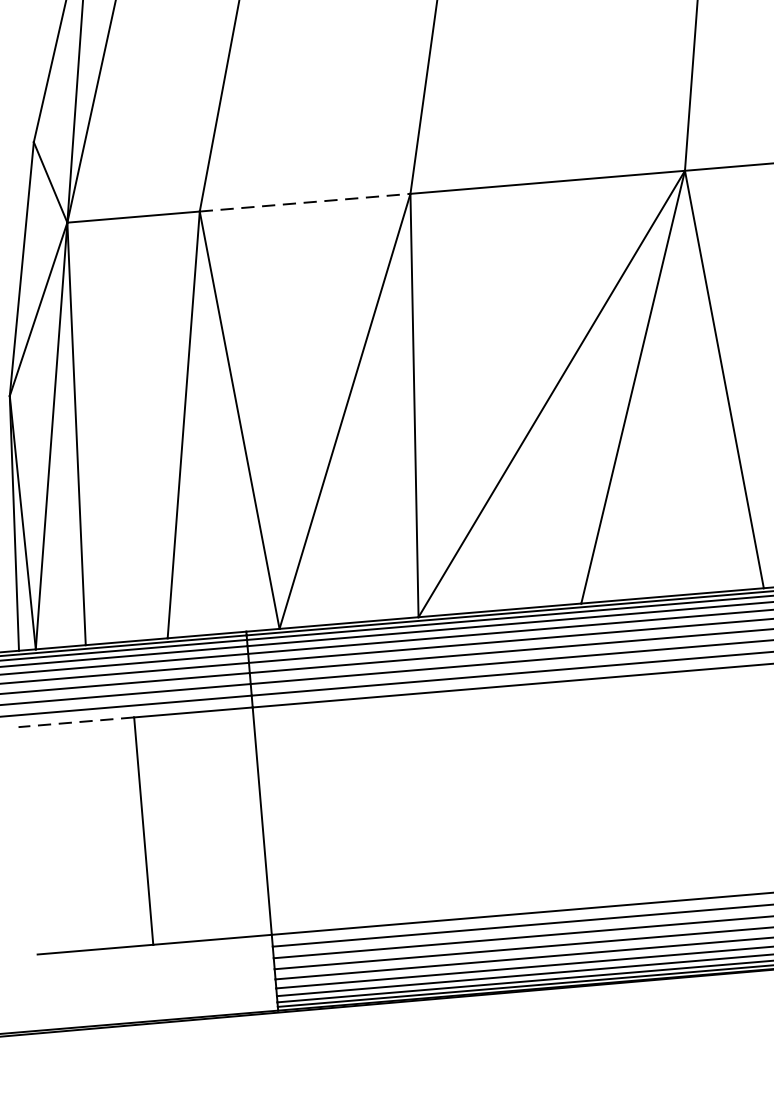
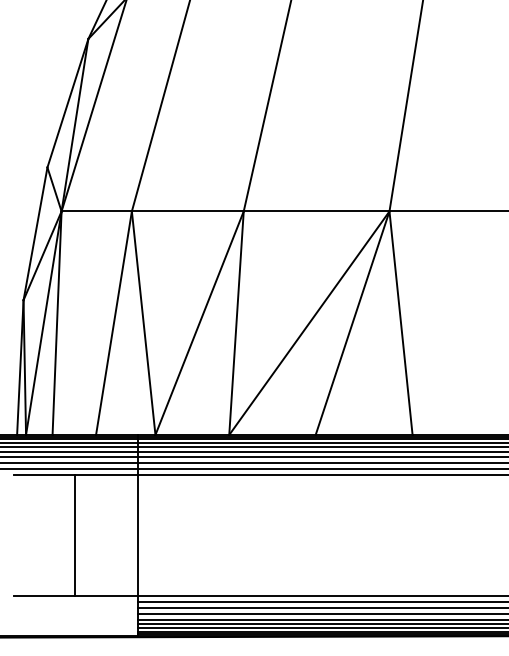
line: (304, 202) -> (187, 211), dashed -> solid
line: (76, 722) -> (44, 475), dashed -> solid

